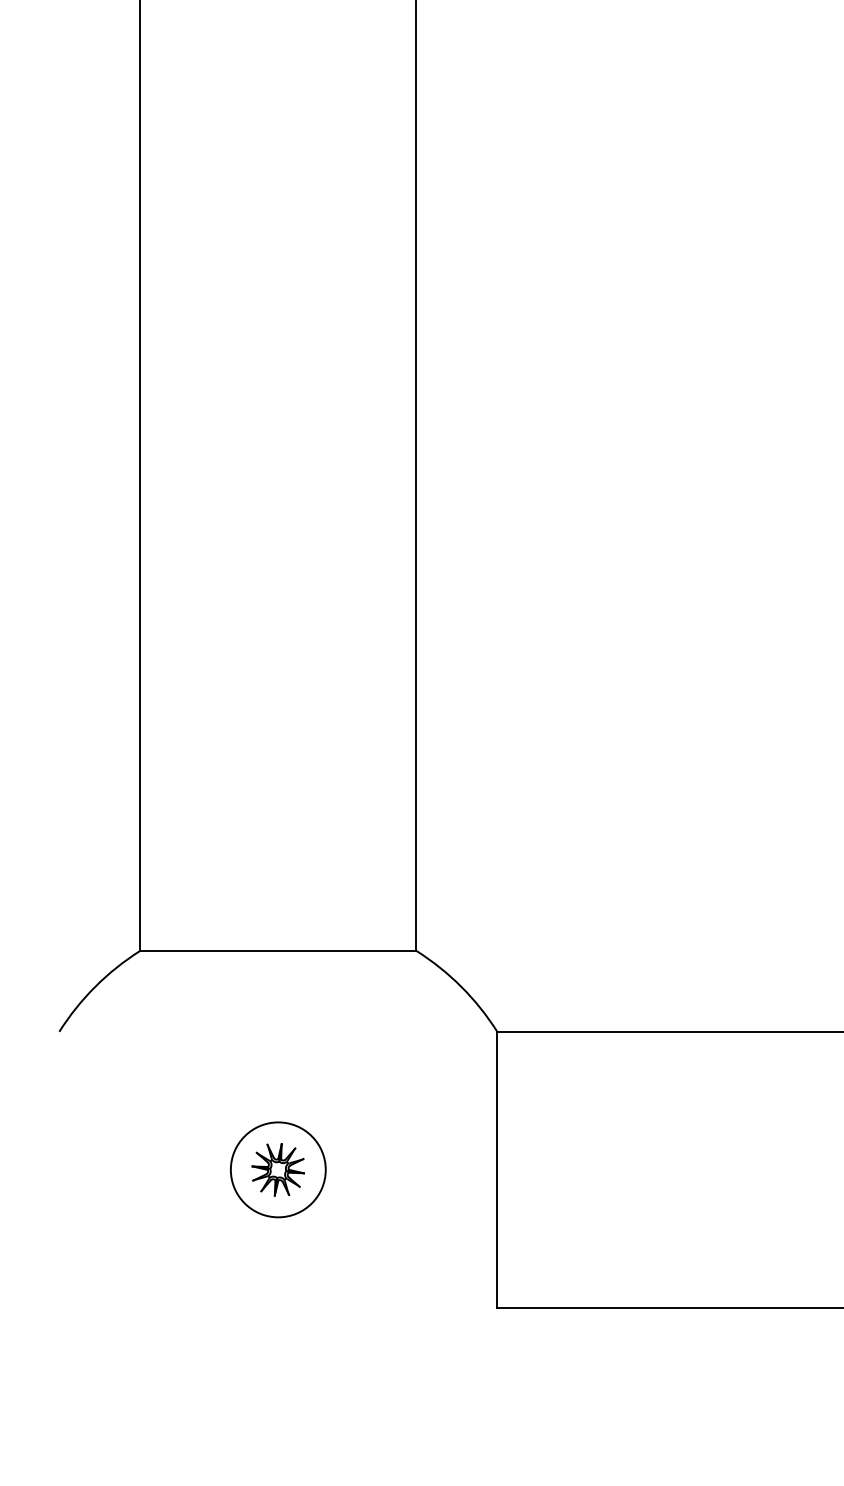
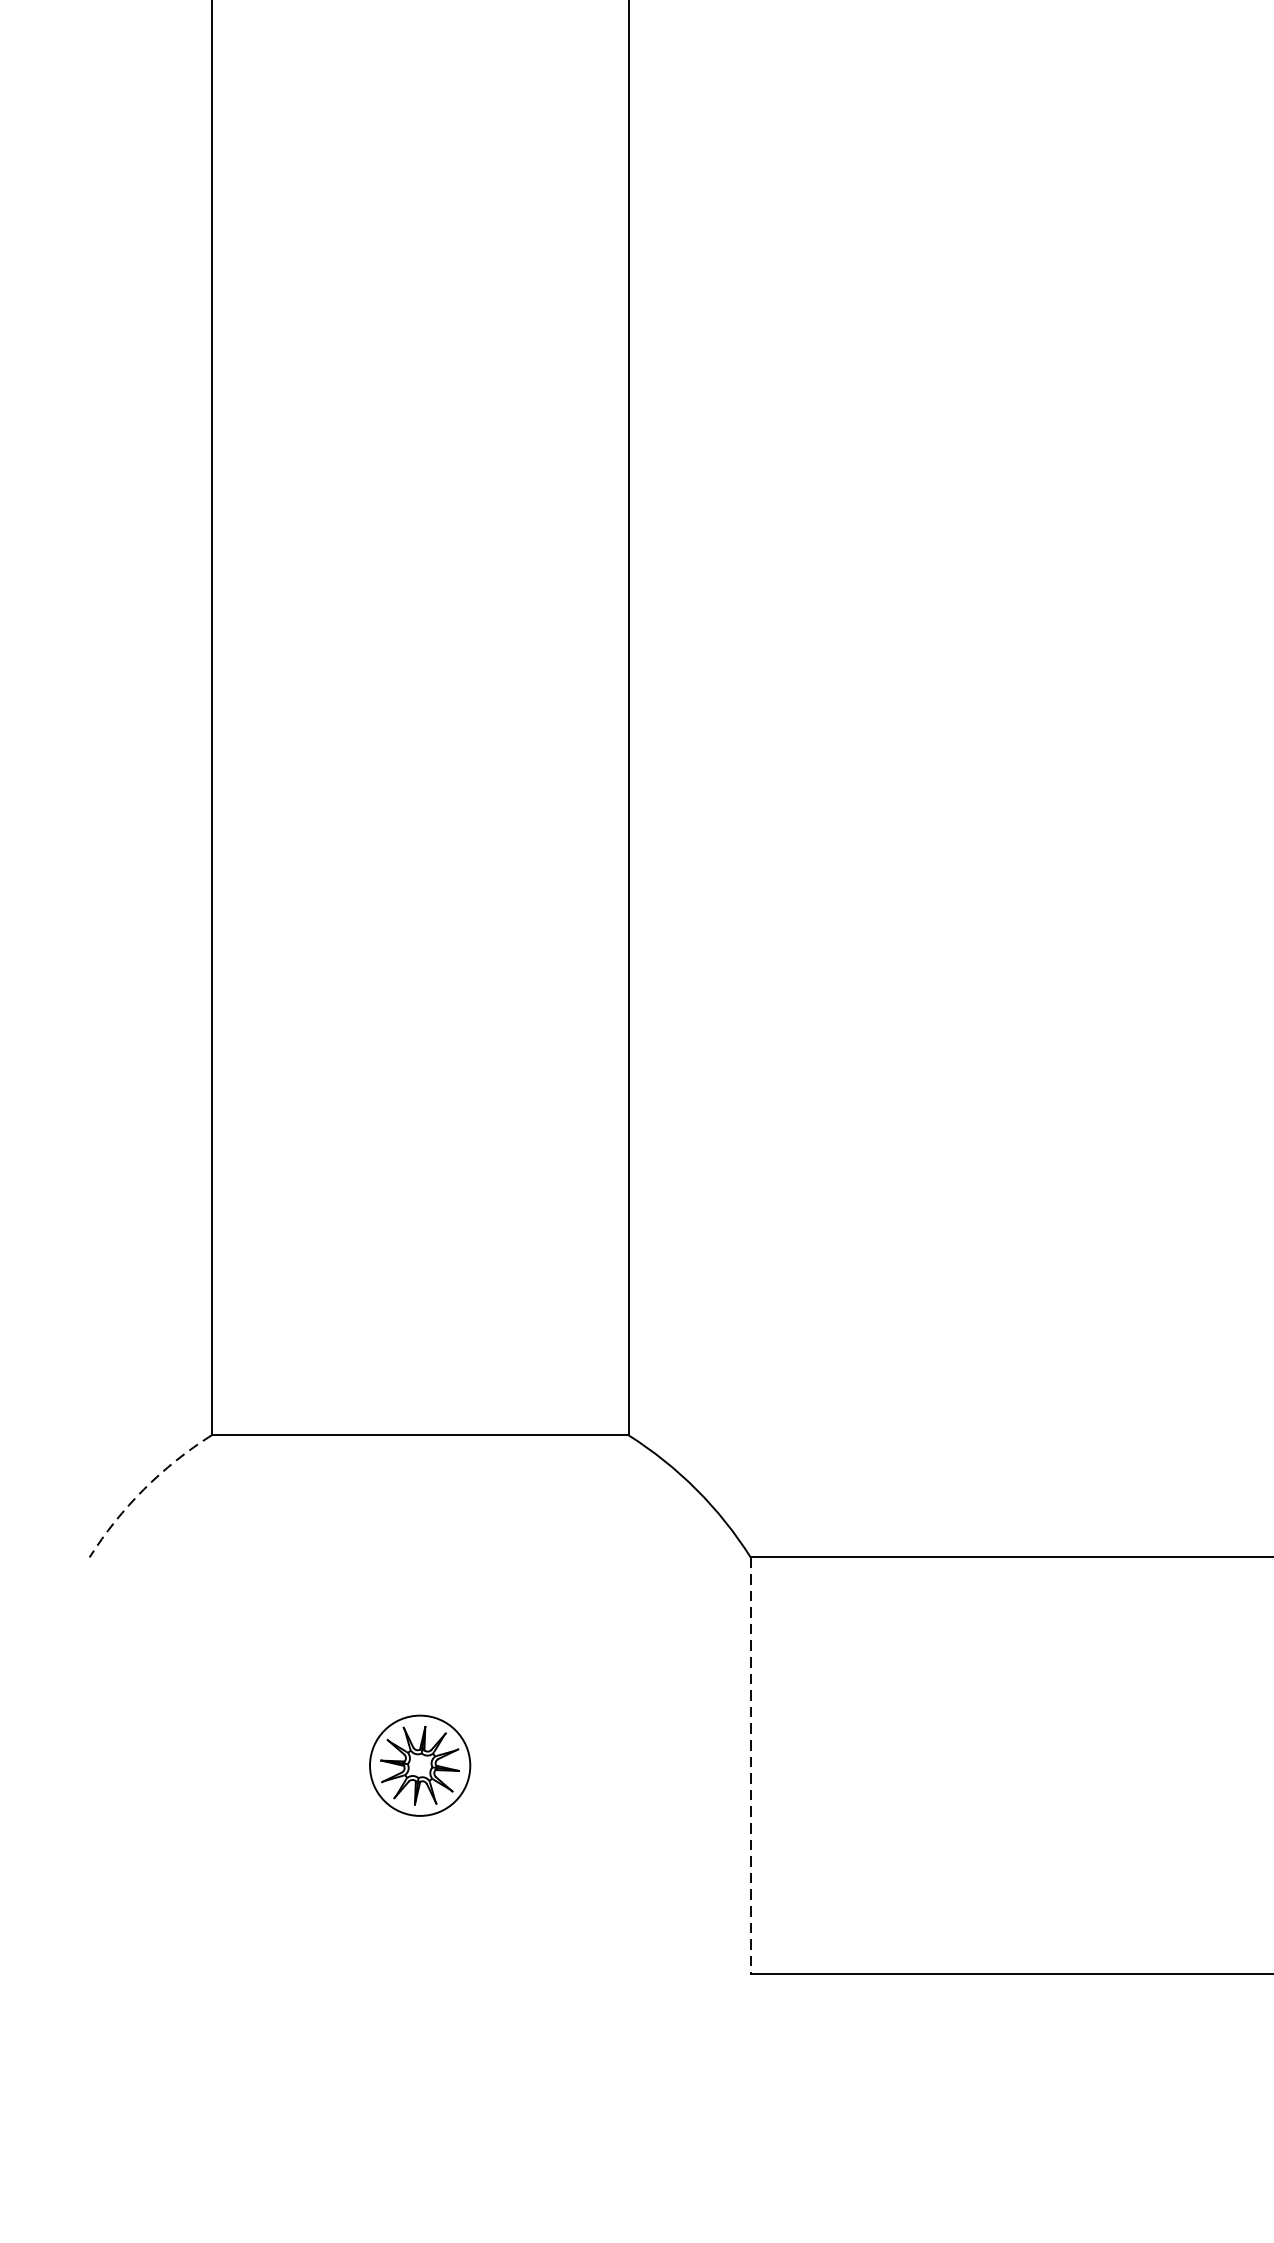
arc: (95, 986) -> (144, 1489), solid -> dashed
circle: (277, 1169) -> (418, 1765), size x0.7
line: (497, 1170) -> (750, 1766), solid -> dashed

